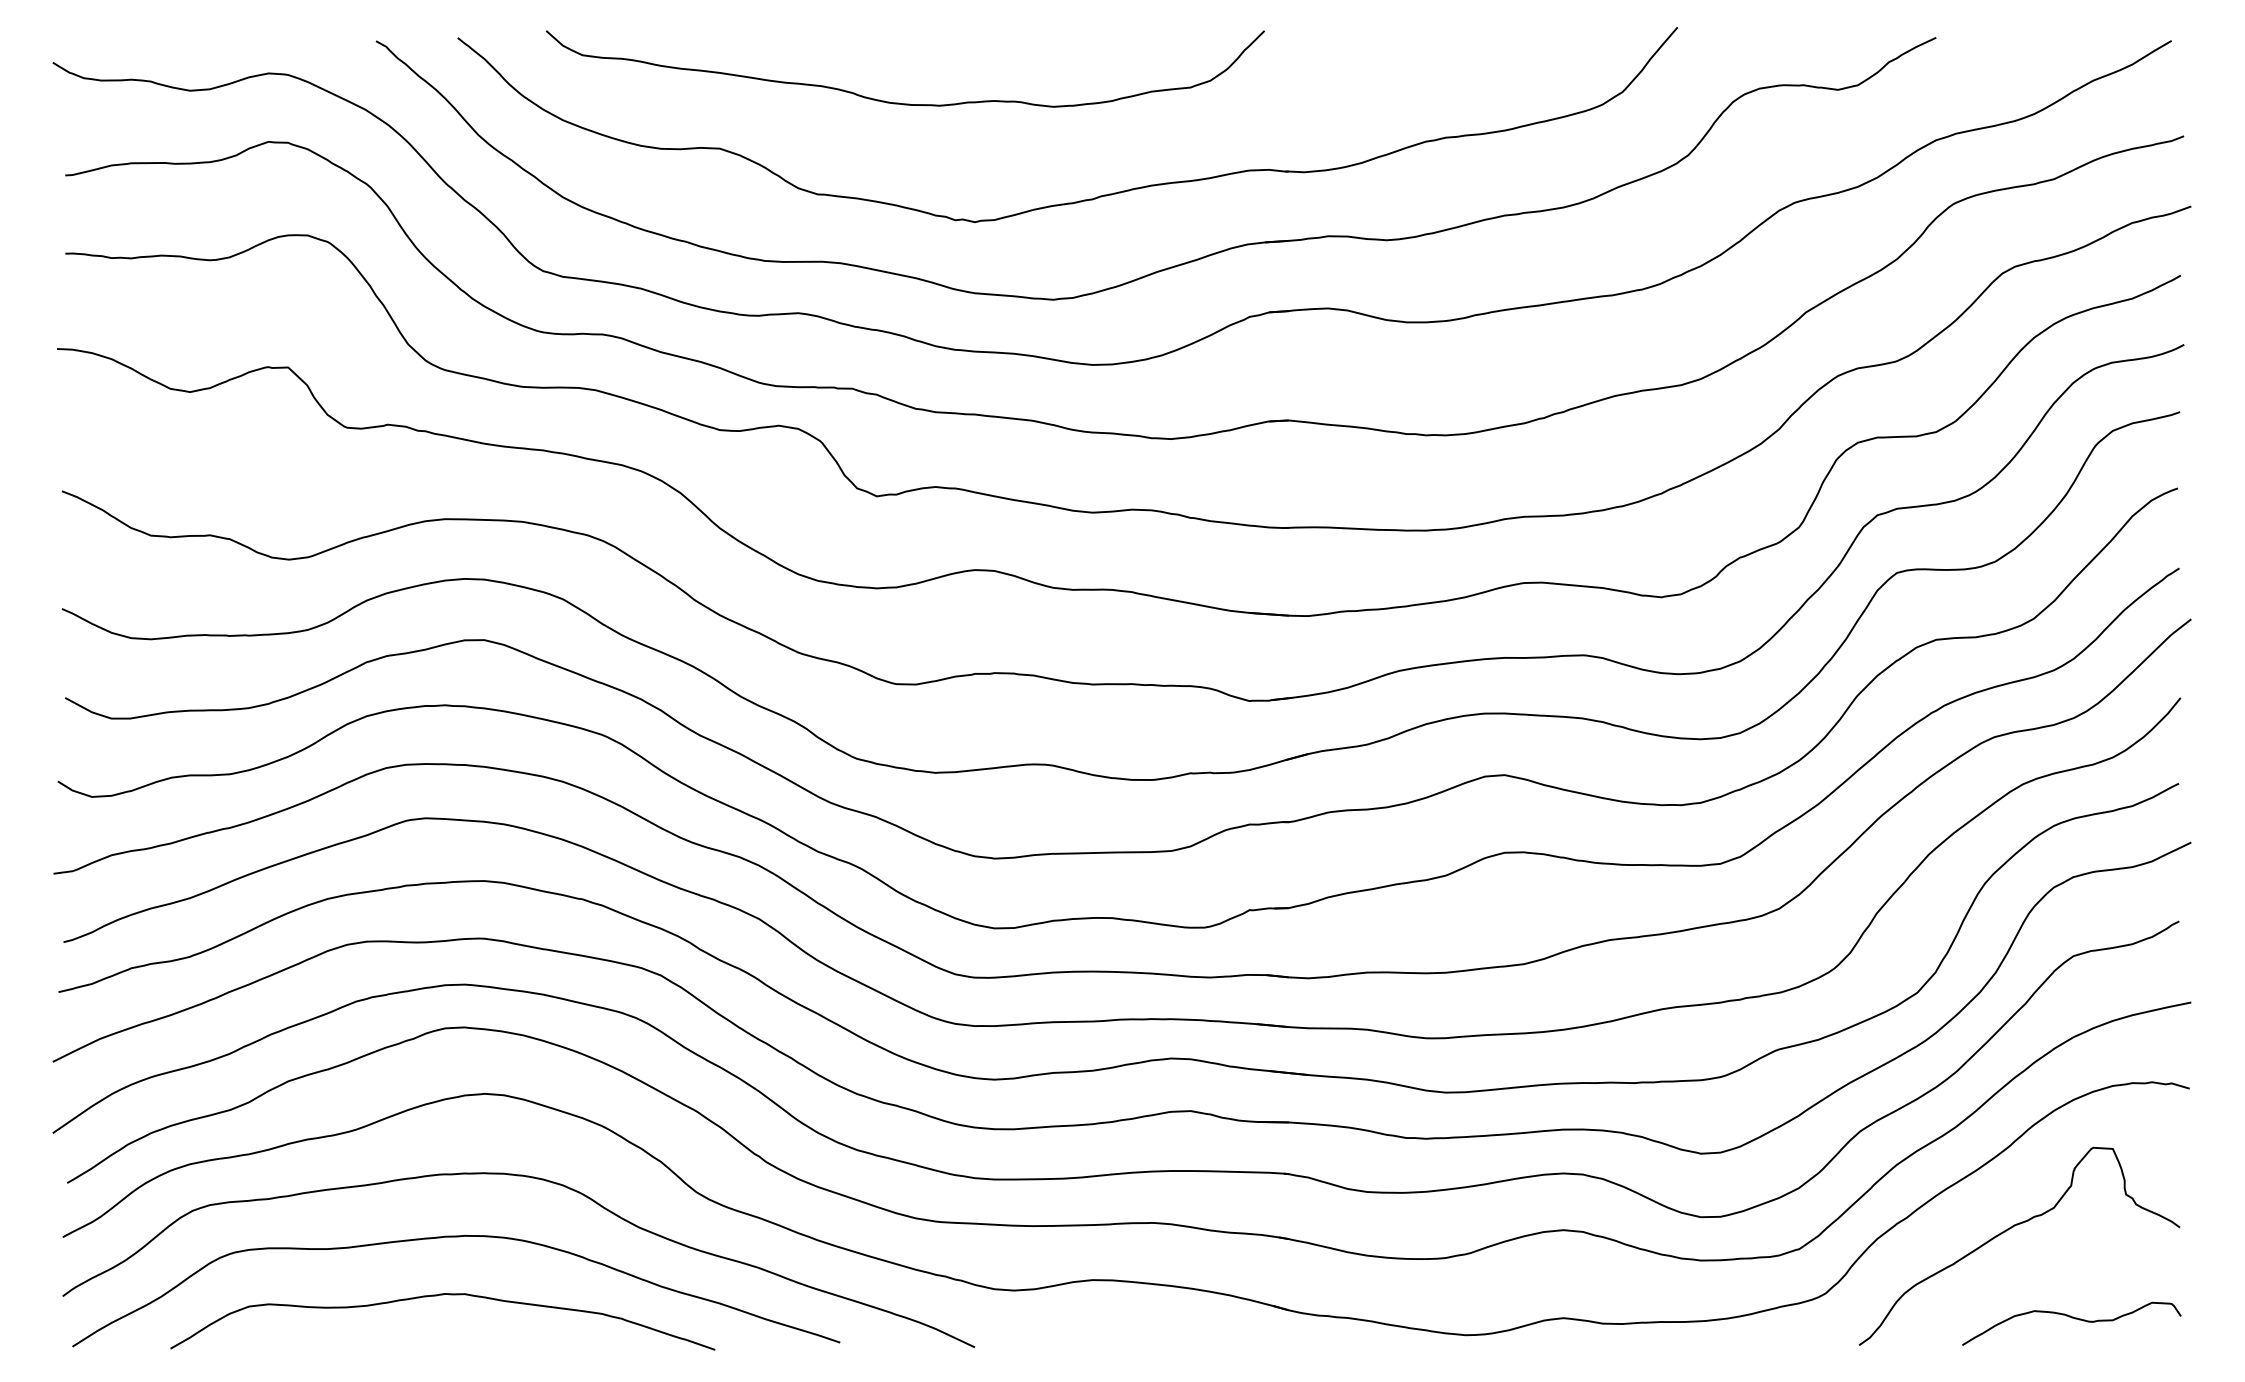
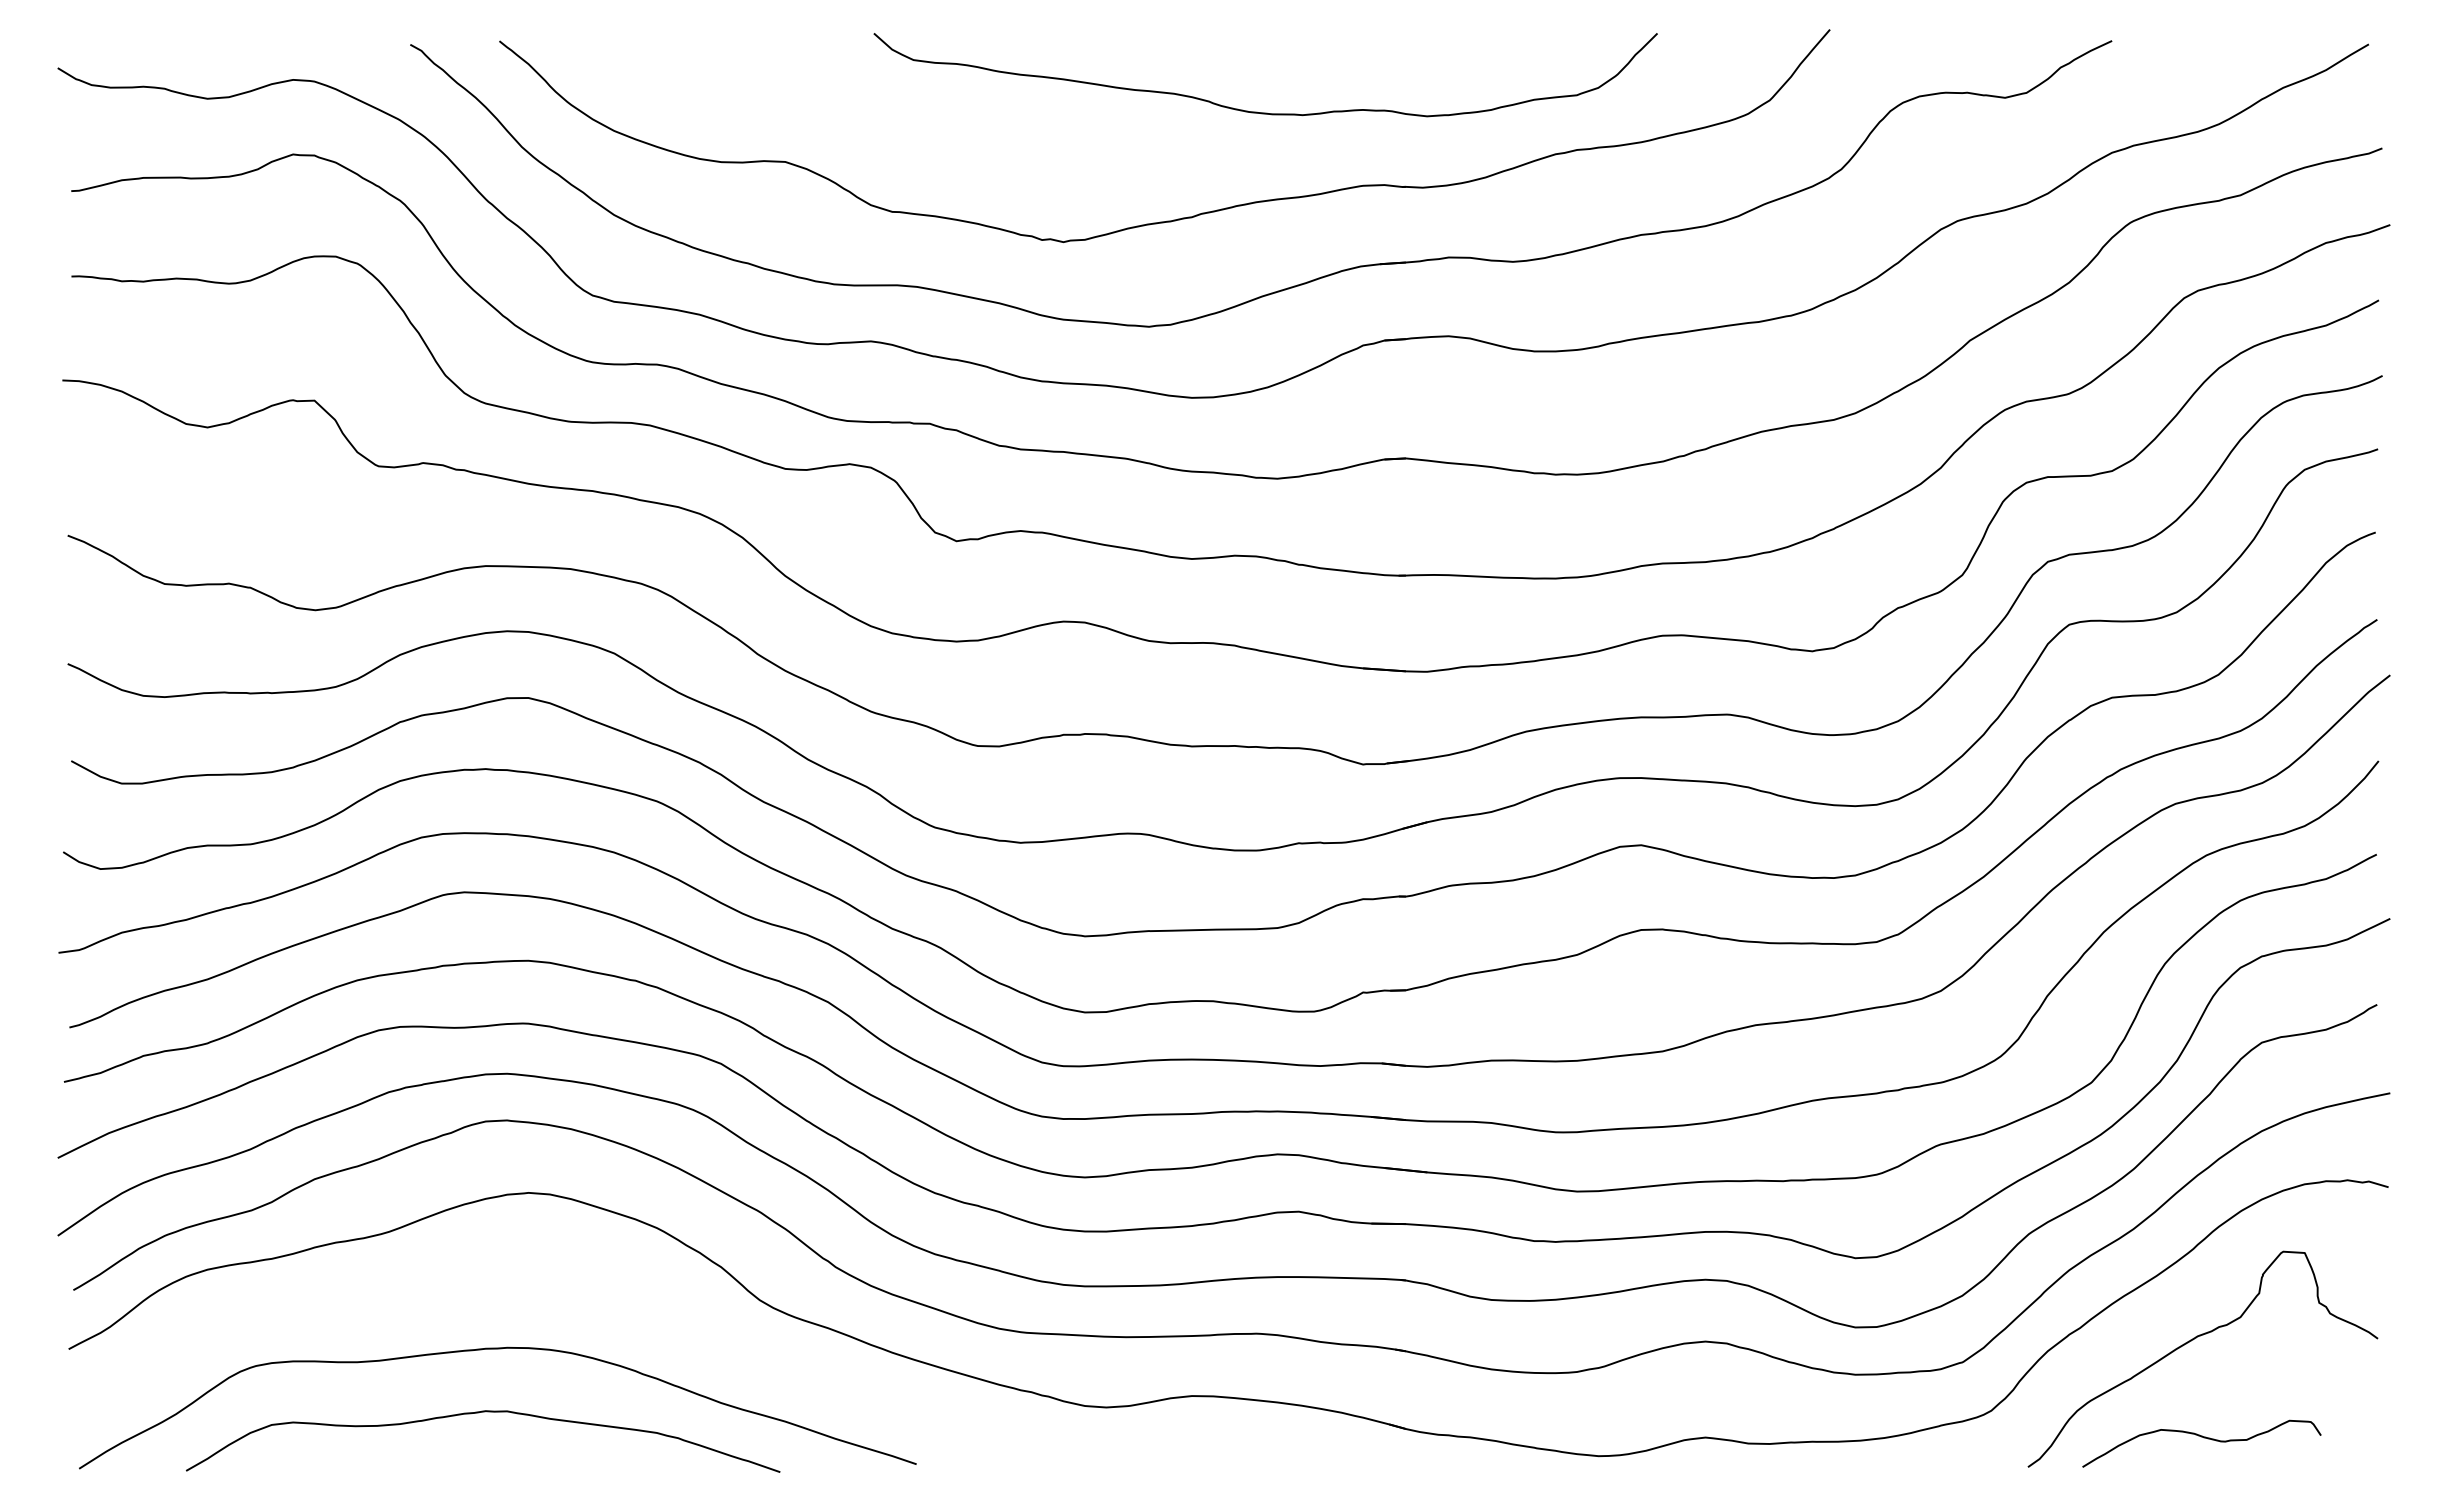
curve: (897, 102) -> (1257, 111), moved
curve: (533, 1178) -> (582, 1285), removed
curve: (2074, 1319) -> (2204, 1438), moved

